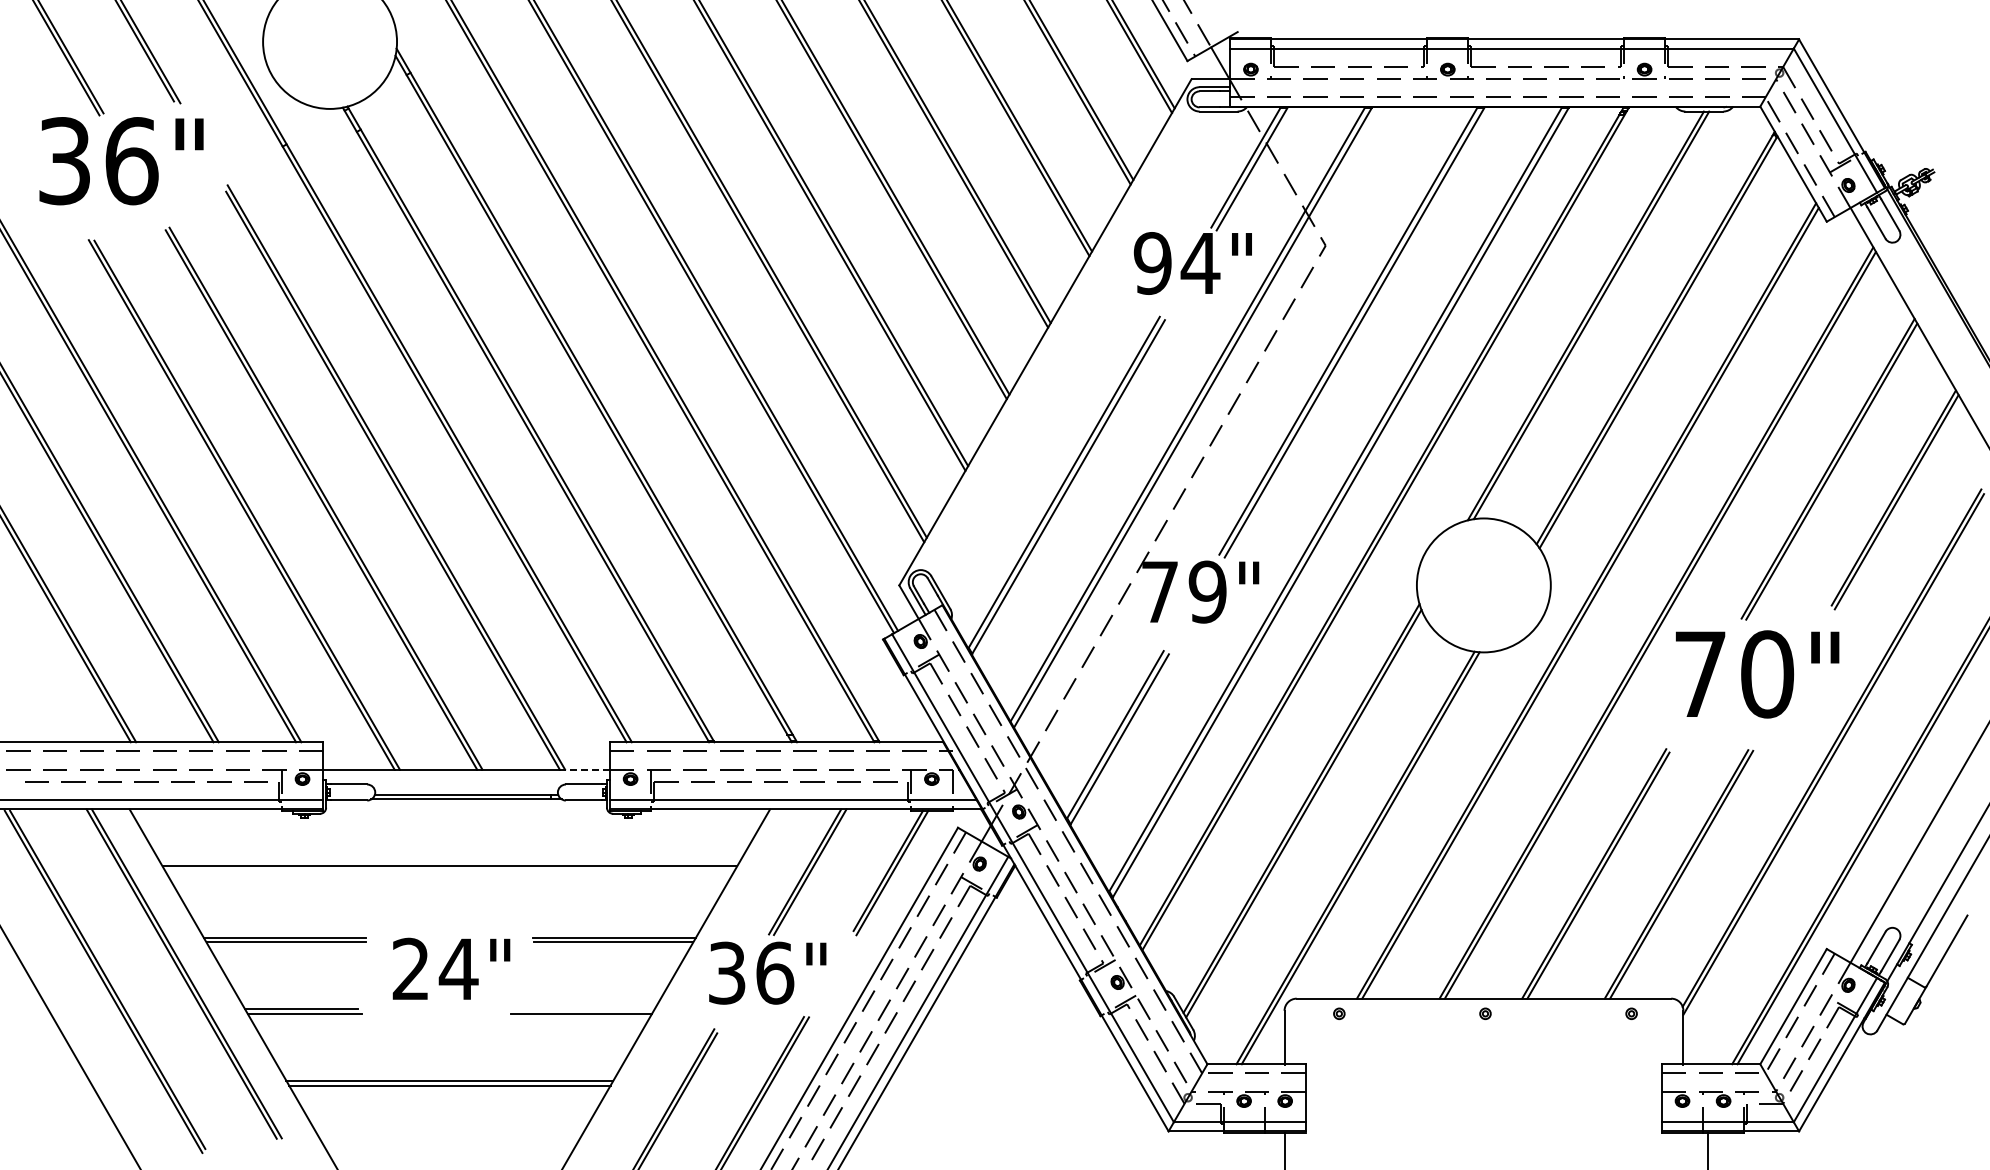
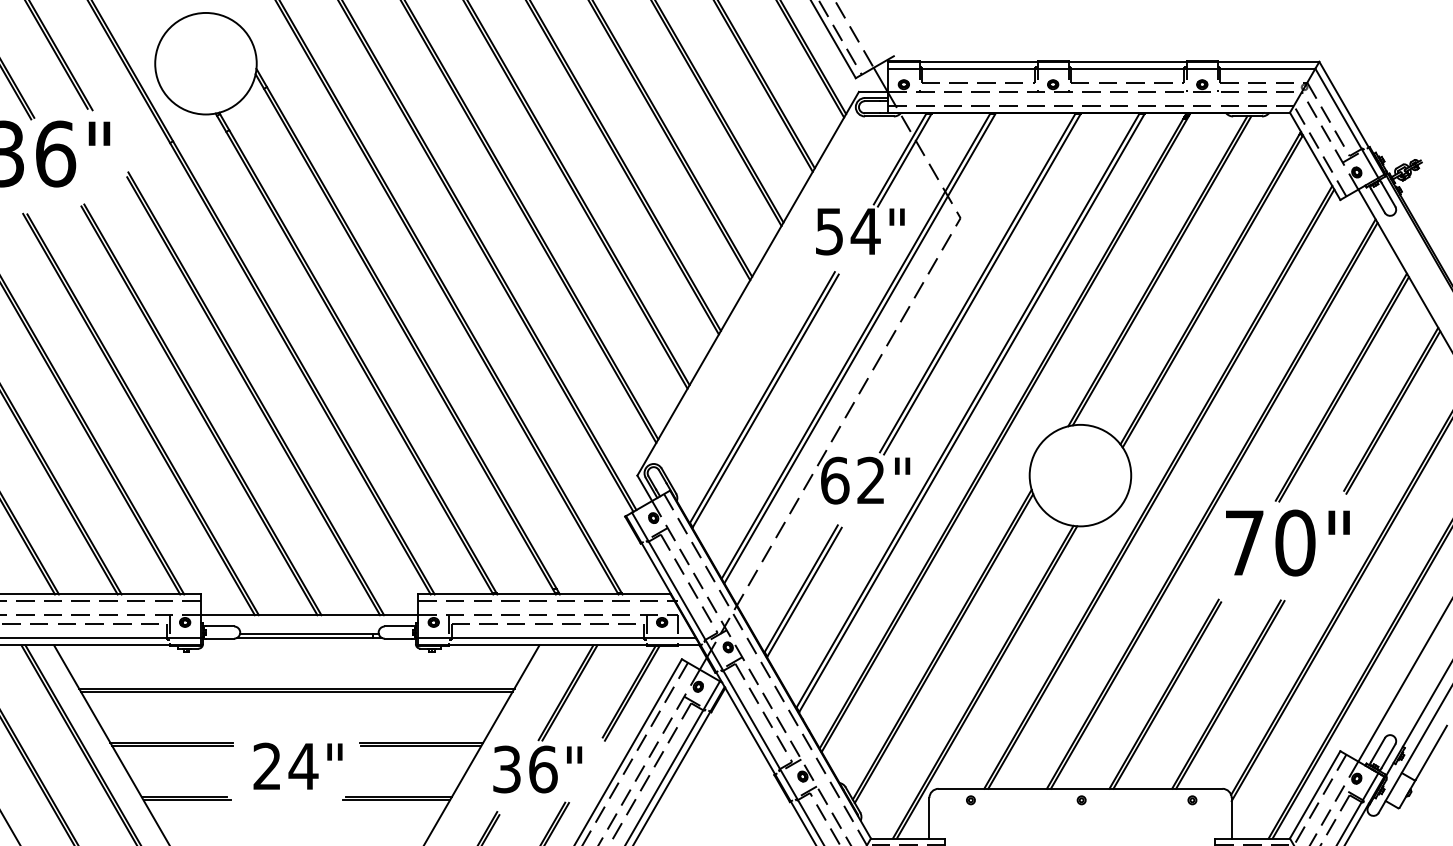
text: (1152, 263) -> (829, 231), 94" -> 54"
text: (1183, 591) -> (852, 480), 79" -> 62"
line: (587, 769) -> (401, 615), dashed -> solid
line: (449, 870) -> (296, 691), added
line: (584, 1009) -> (398, 797), added

